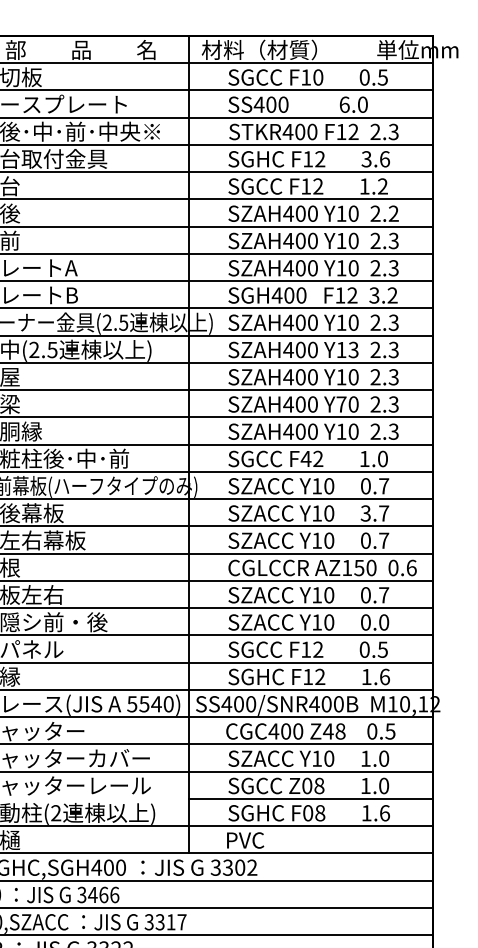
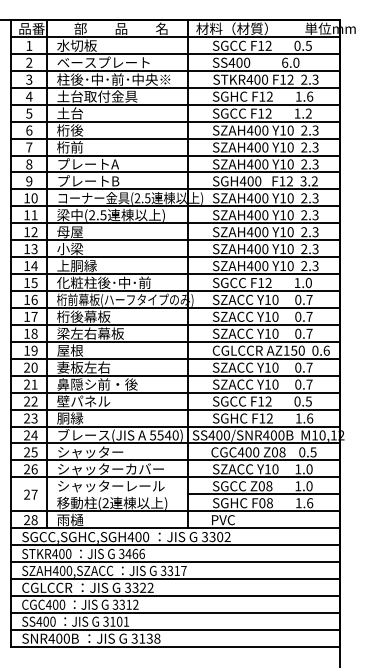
text: (318, 76) -> (268, 45), F10 -> F12
text: (366, 158) -> (298, 96), 3.6 -> 1.6
text: (393, 213) -> (315, 130), 2.2 -> 2.3
text: (353, 350) -> (290, 215), Y13 -> Y10
text: (342, 405) -> (283, 249), Y70 -> Y10
text: (305, 458) -> (260, 282), F42 -> F12
text: (366, 512) -> (298, 316), 3.7 -> 0.7
text: (383, 622) -> (309, 384), 0.0 -> 0.7
text: (327, 731) -> (274, 452), Z48 -> Z08

